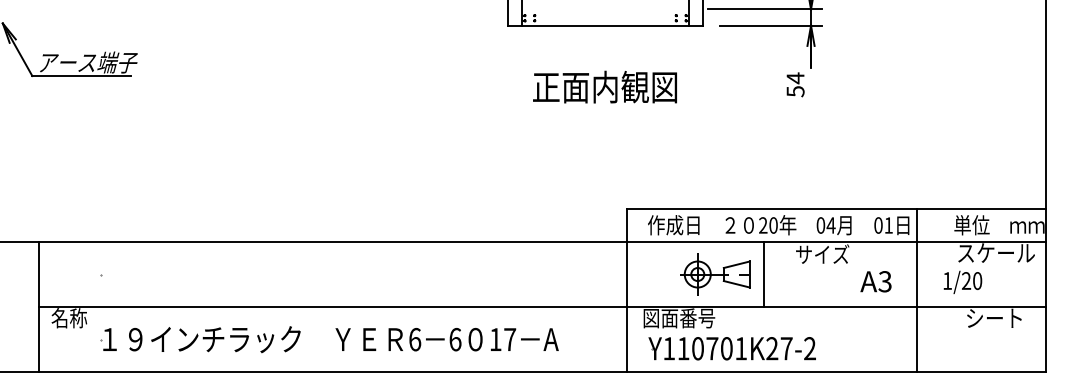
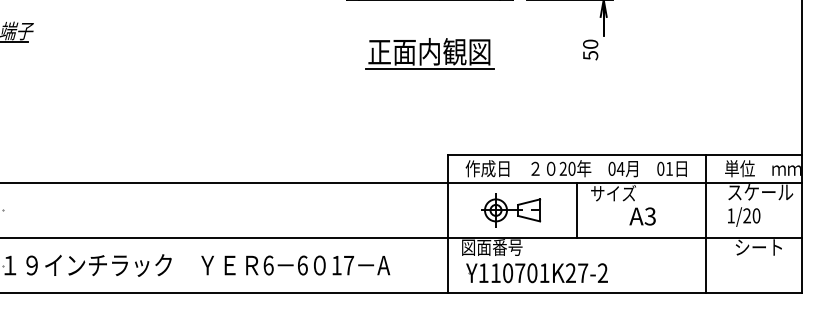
text: (795, 78) -> (590, 44), 54 -> 50
line: (605, 107) -> (429, 69), added
part: (715, 274) -> (511, 210), moved
line: (764, 274) -> (577, 210), moved
text: (875, 281) -> (642, 216), moved
text: (962, 281) -> (743, 216), moved
line: (916, 290) -> (705, 223), moved

